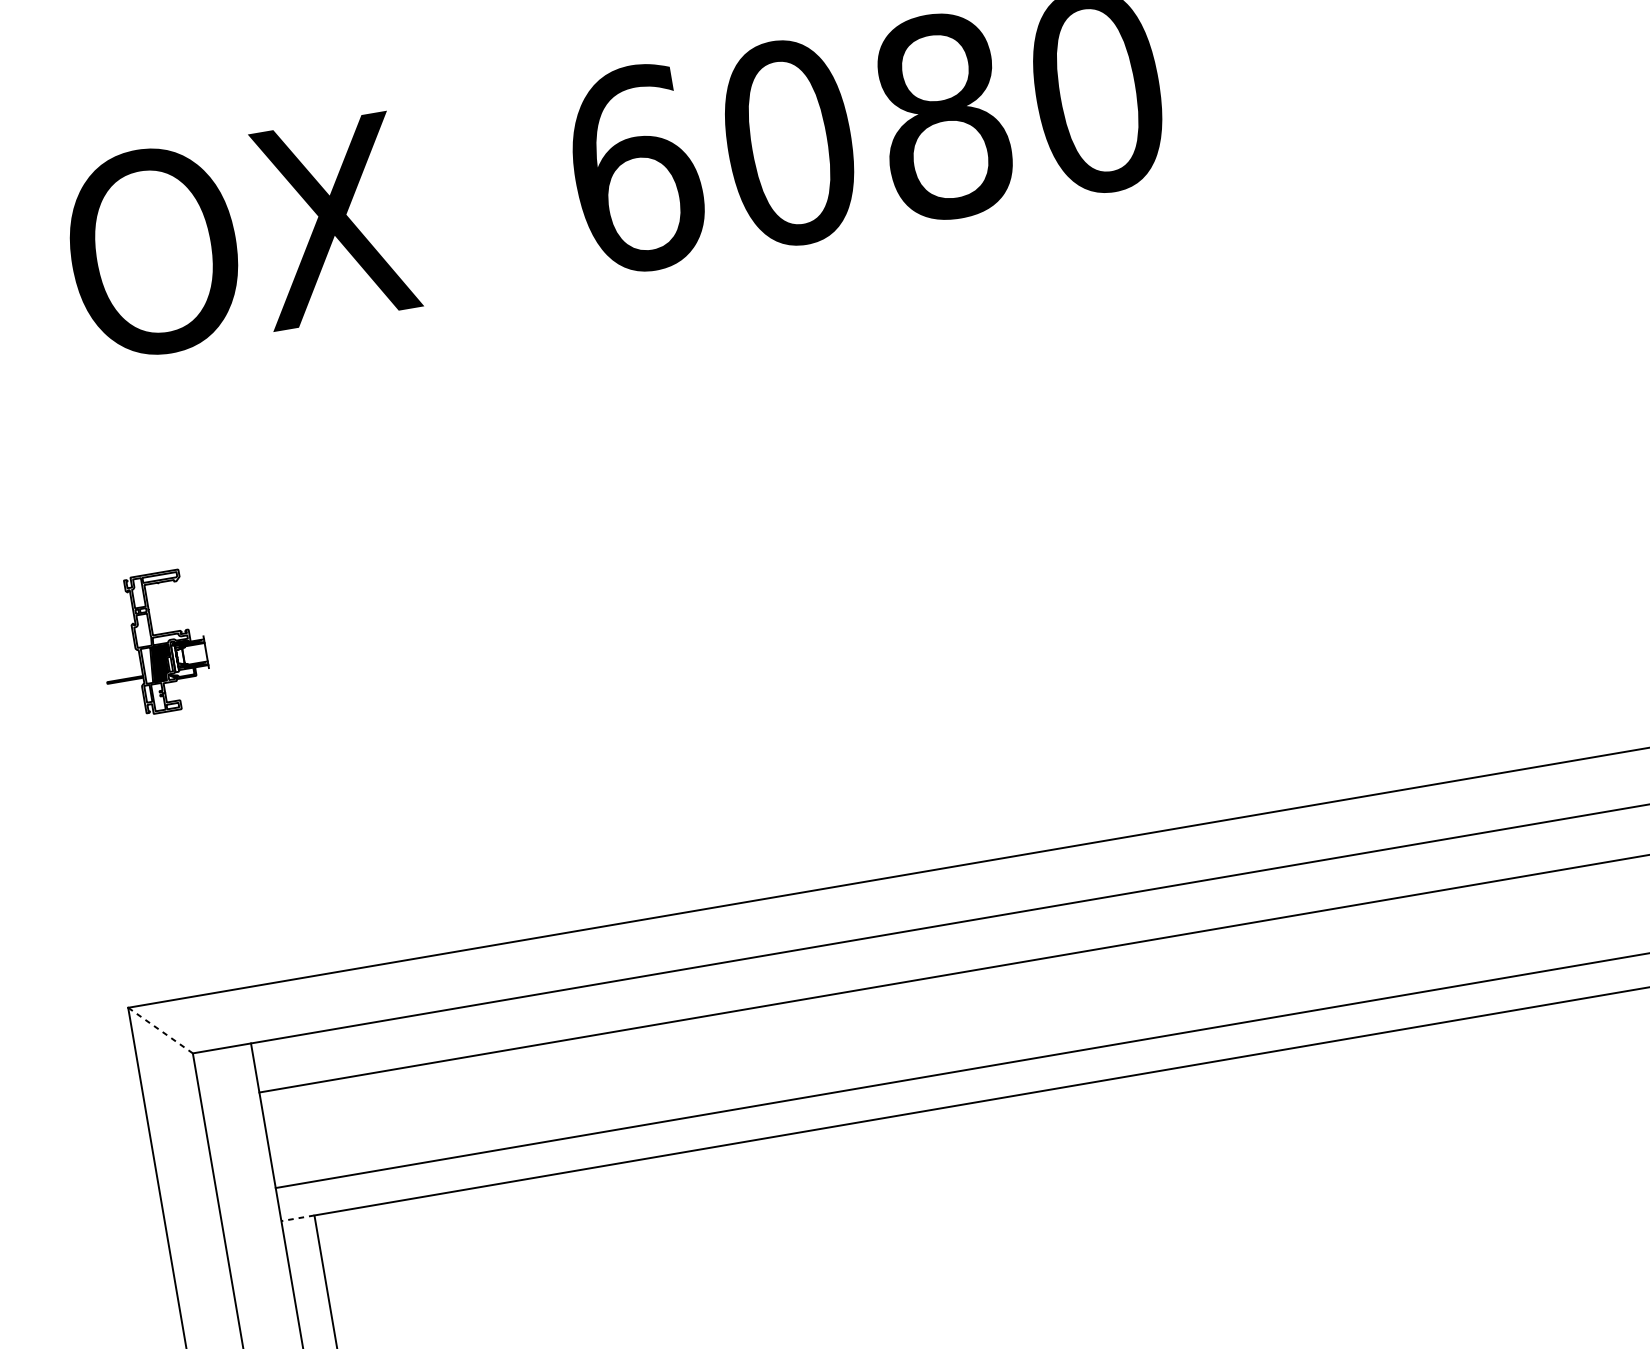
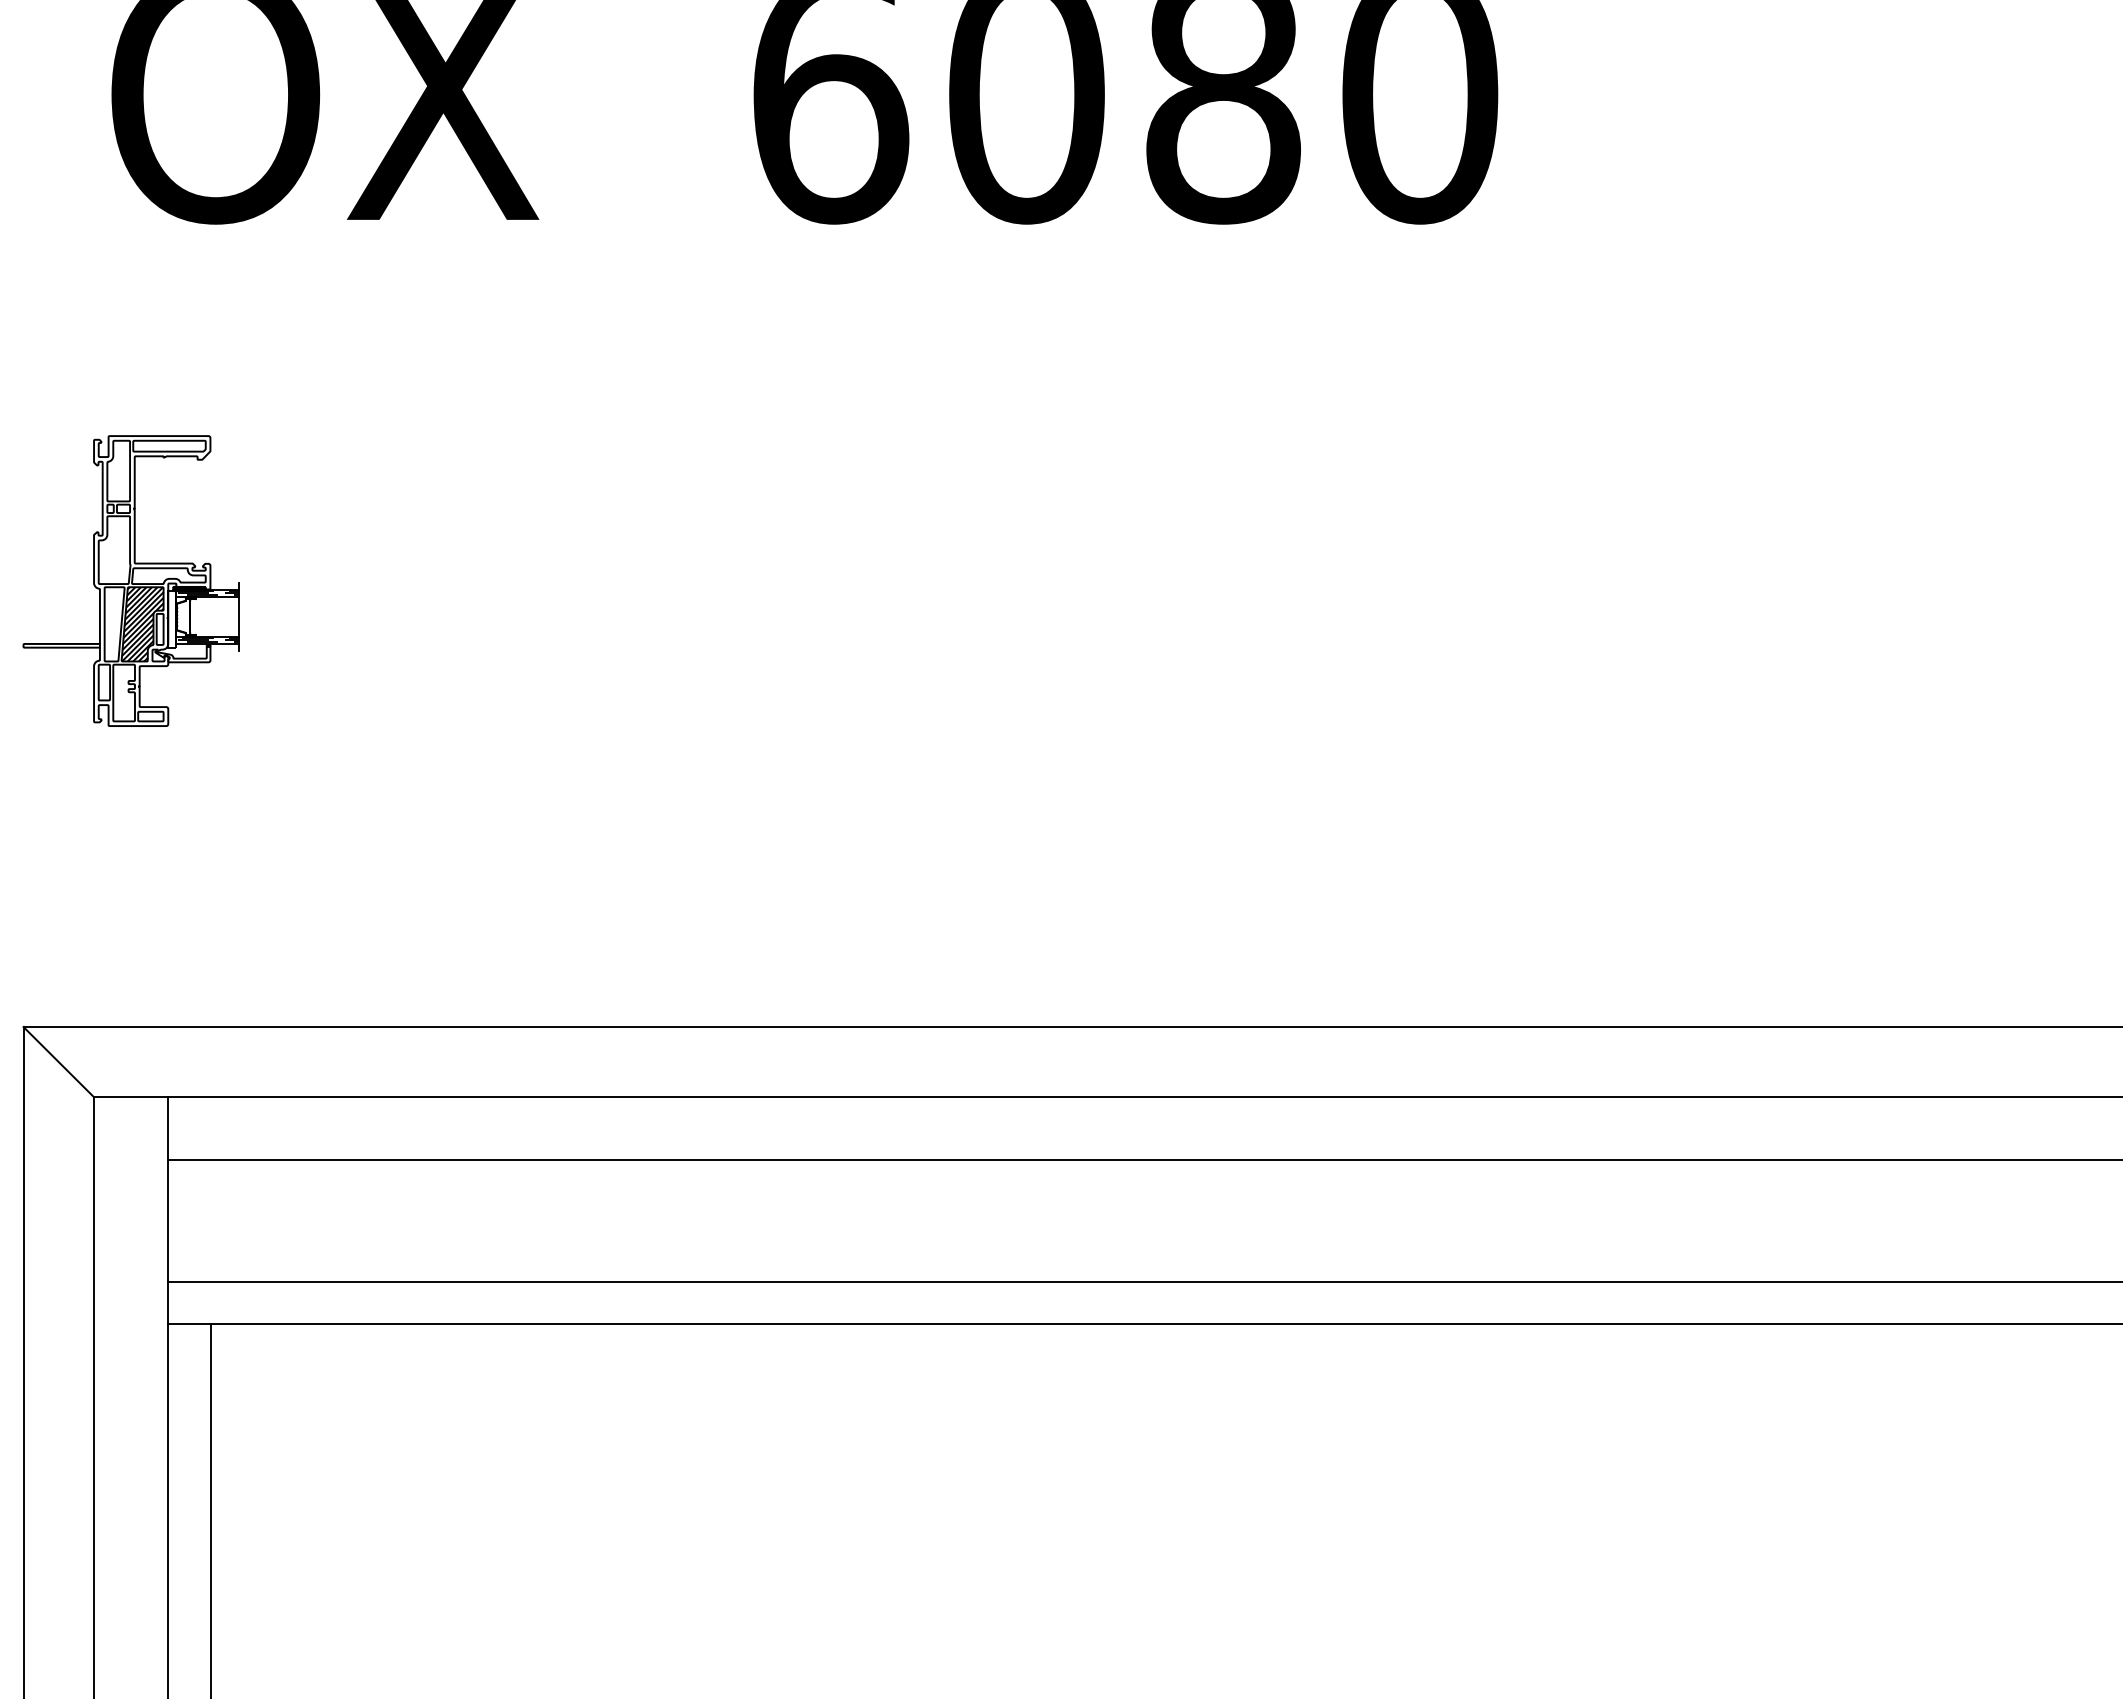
part: (152, 643) -> (130, 580), size x1.67
line: (160, 1030) -> (58, 1062), dashed -> solid
line: (297, 1218) -> (188, 1324), dashed -> solid

